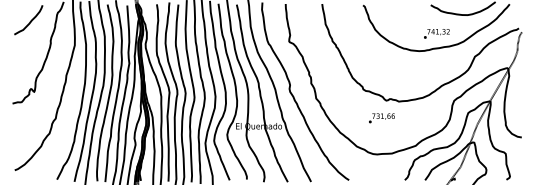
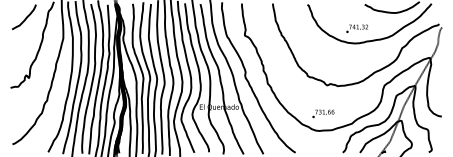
text: (436, 33) -> (356, 28), moved
text: (381, 118) -> (323, 114), moved

